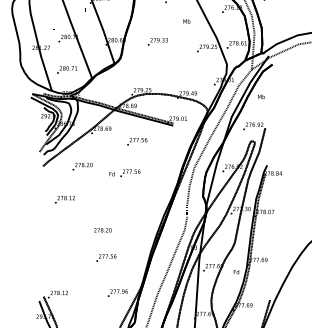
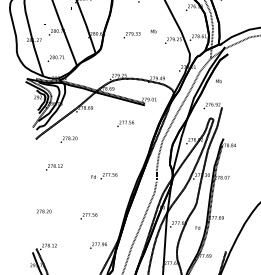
text: (186, 21) -> (153, 31), moved
text: (137, 141) -> (125, 123), moved
text: (124, 172) -> (104, 175), moved
text: (102, 230) -> (43, 211), moved

